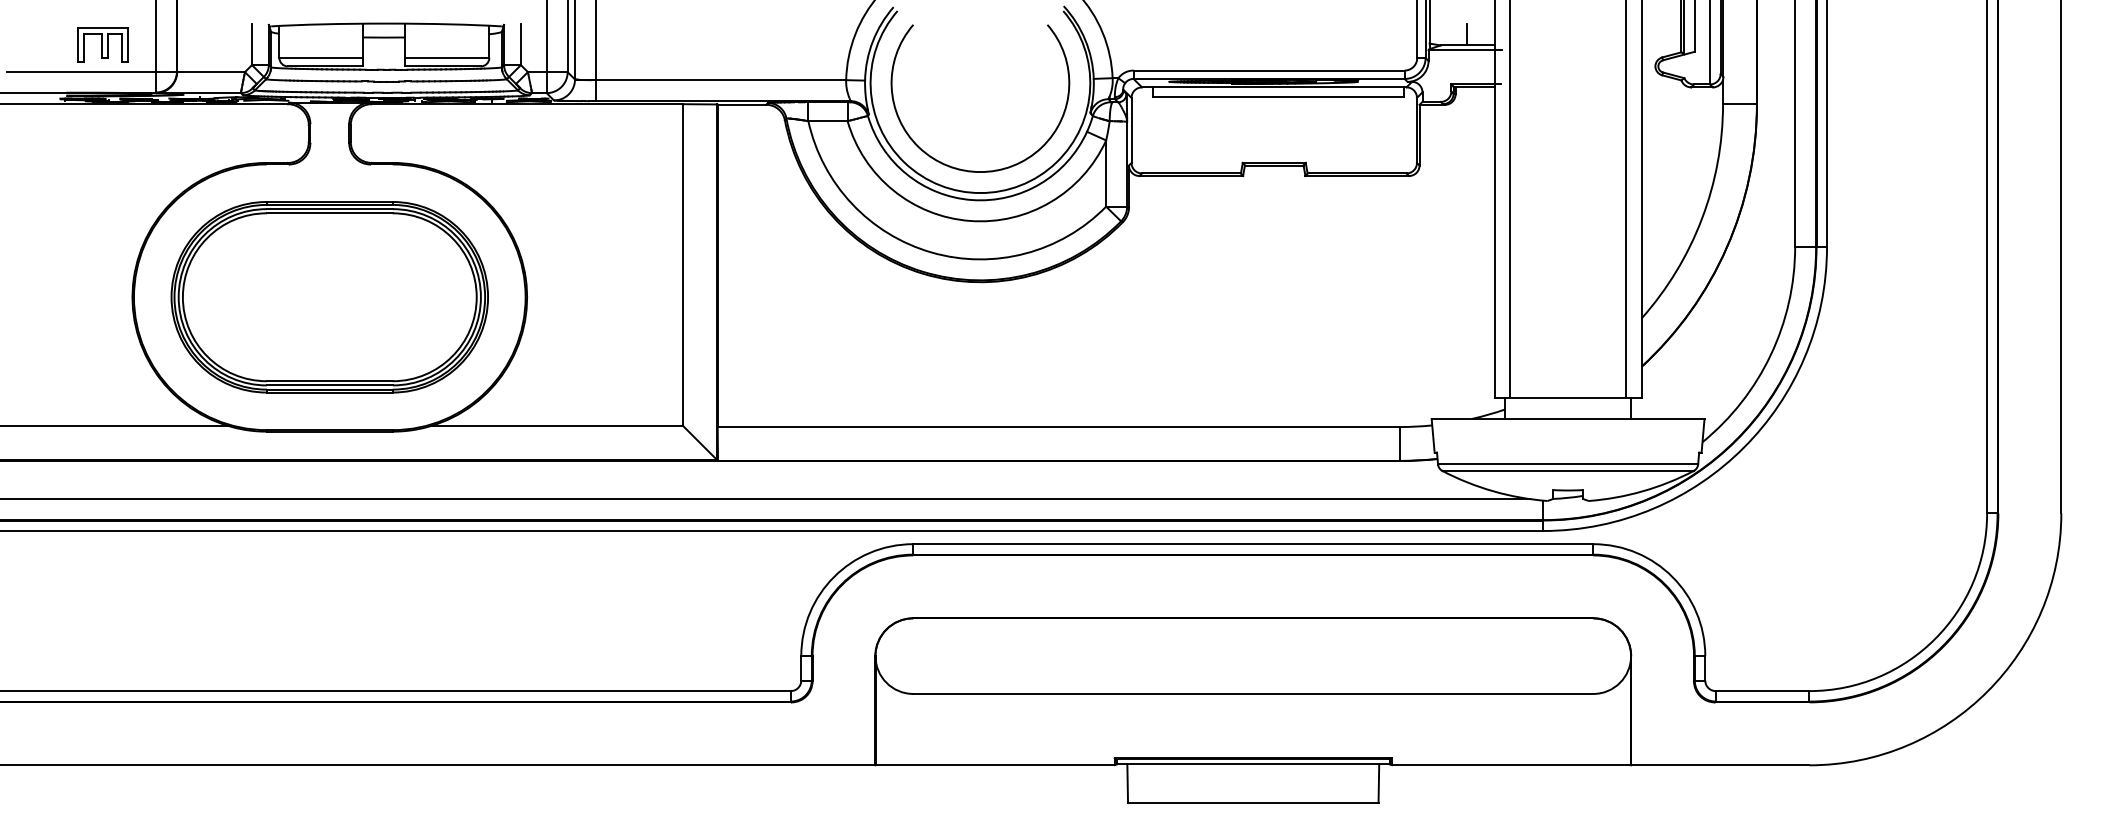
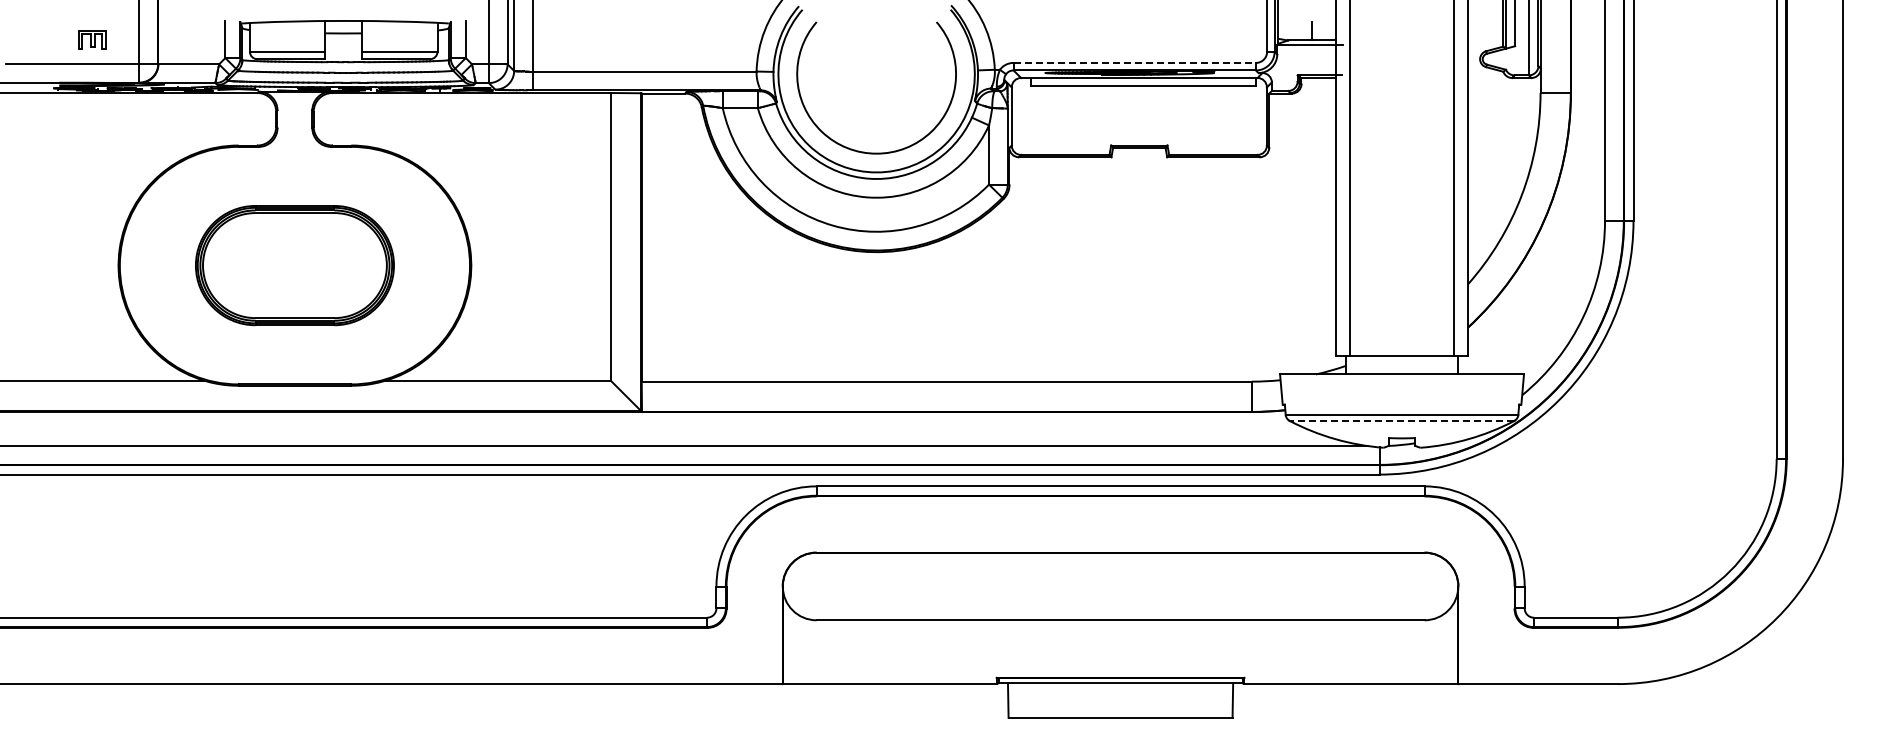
part: (103, 44) -> (92, 39), size x0.6
line: (1269, 70) -> (1135, 62), solid -> dashed
part: (329, 297) -> (294, 265), size x0.7
line: (1567, 471) -> (1401, 421), solid -> dashed

